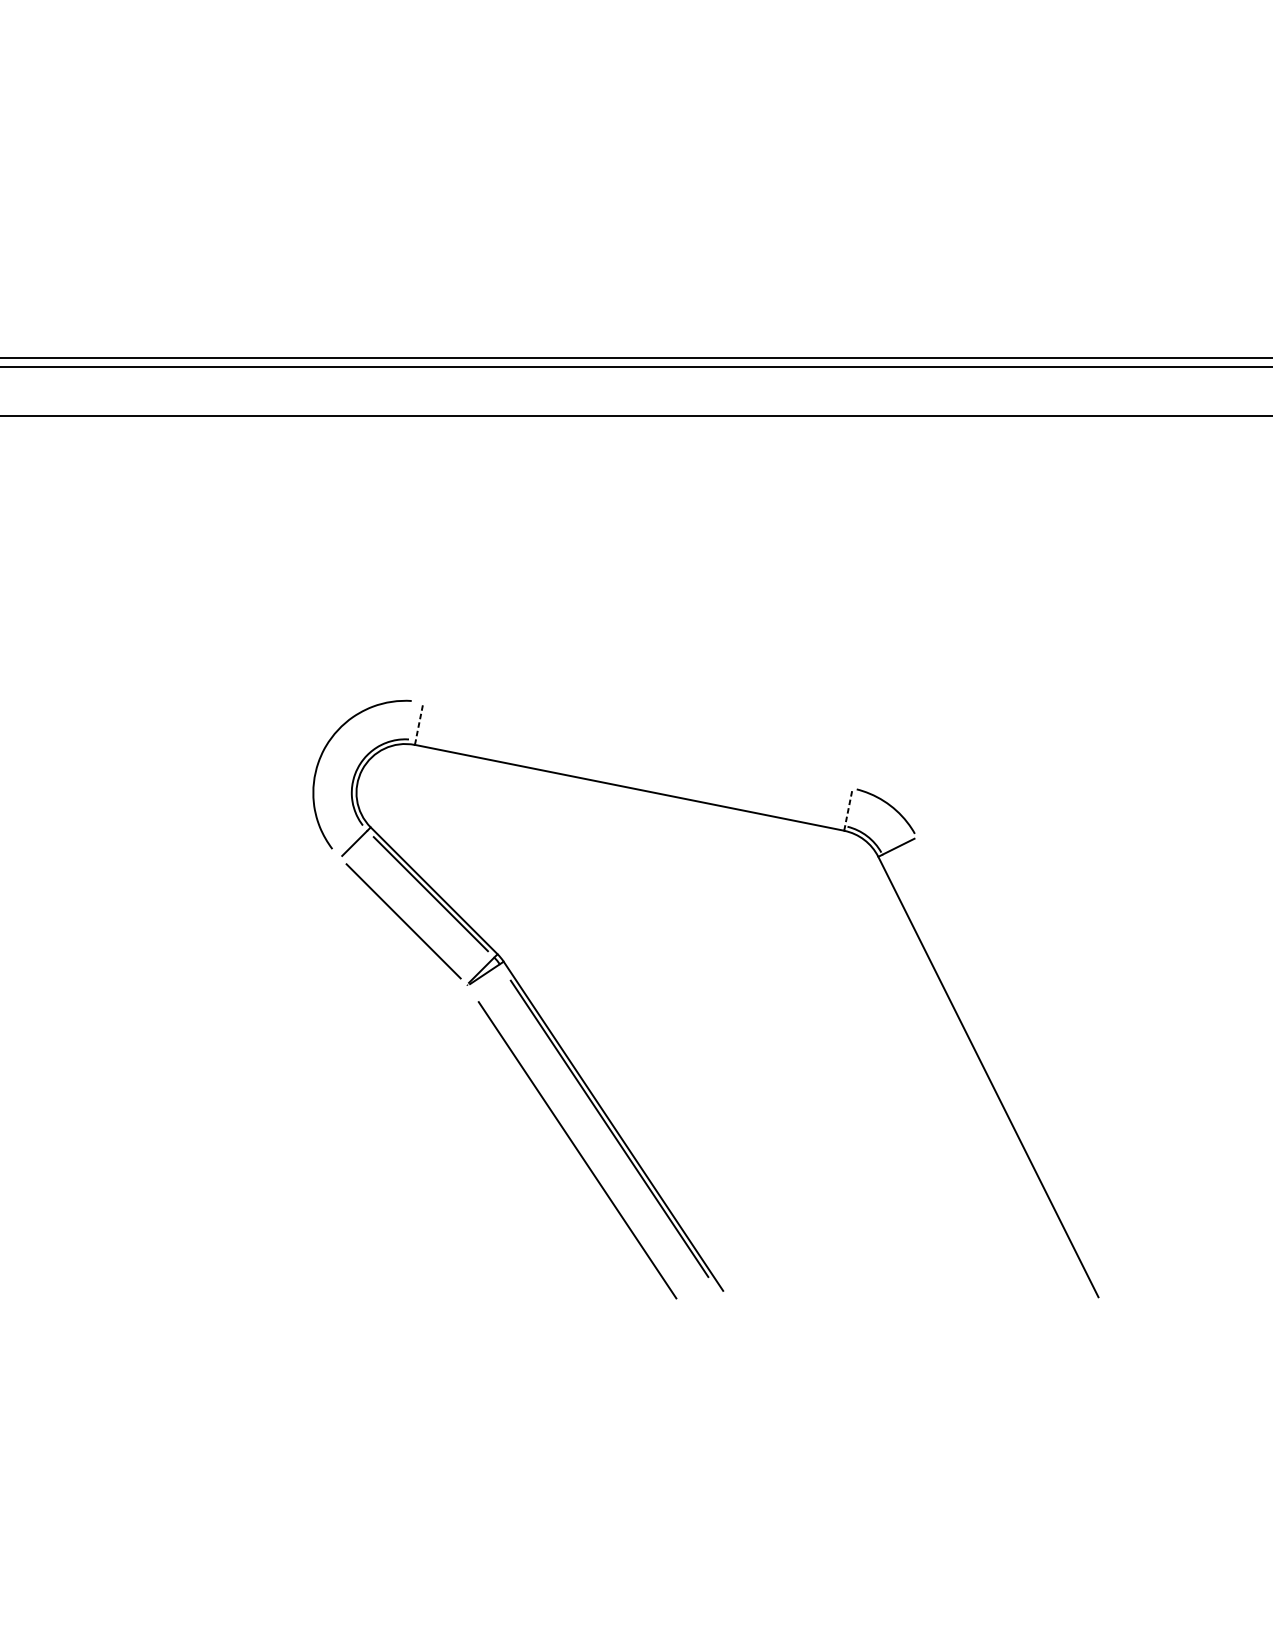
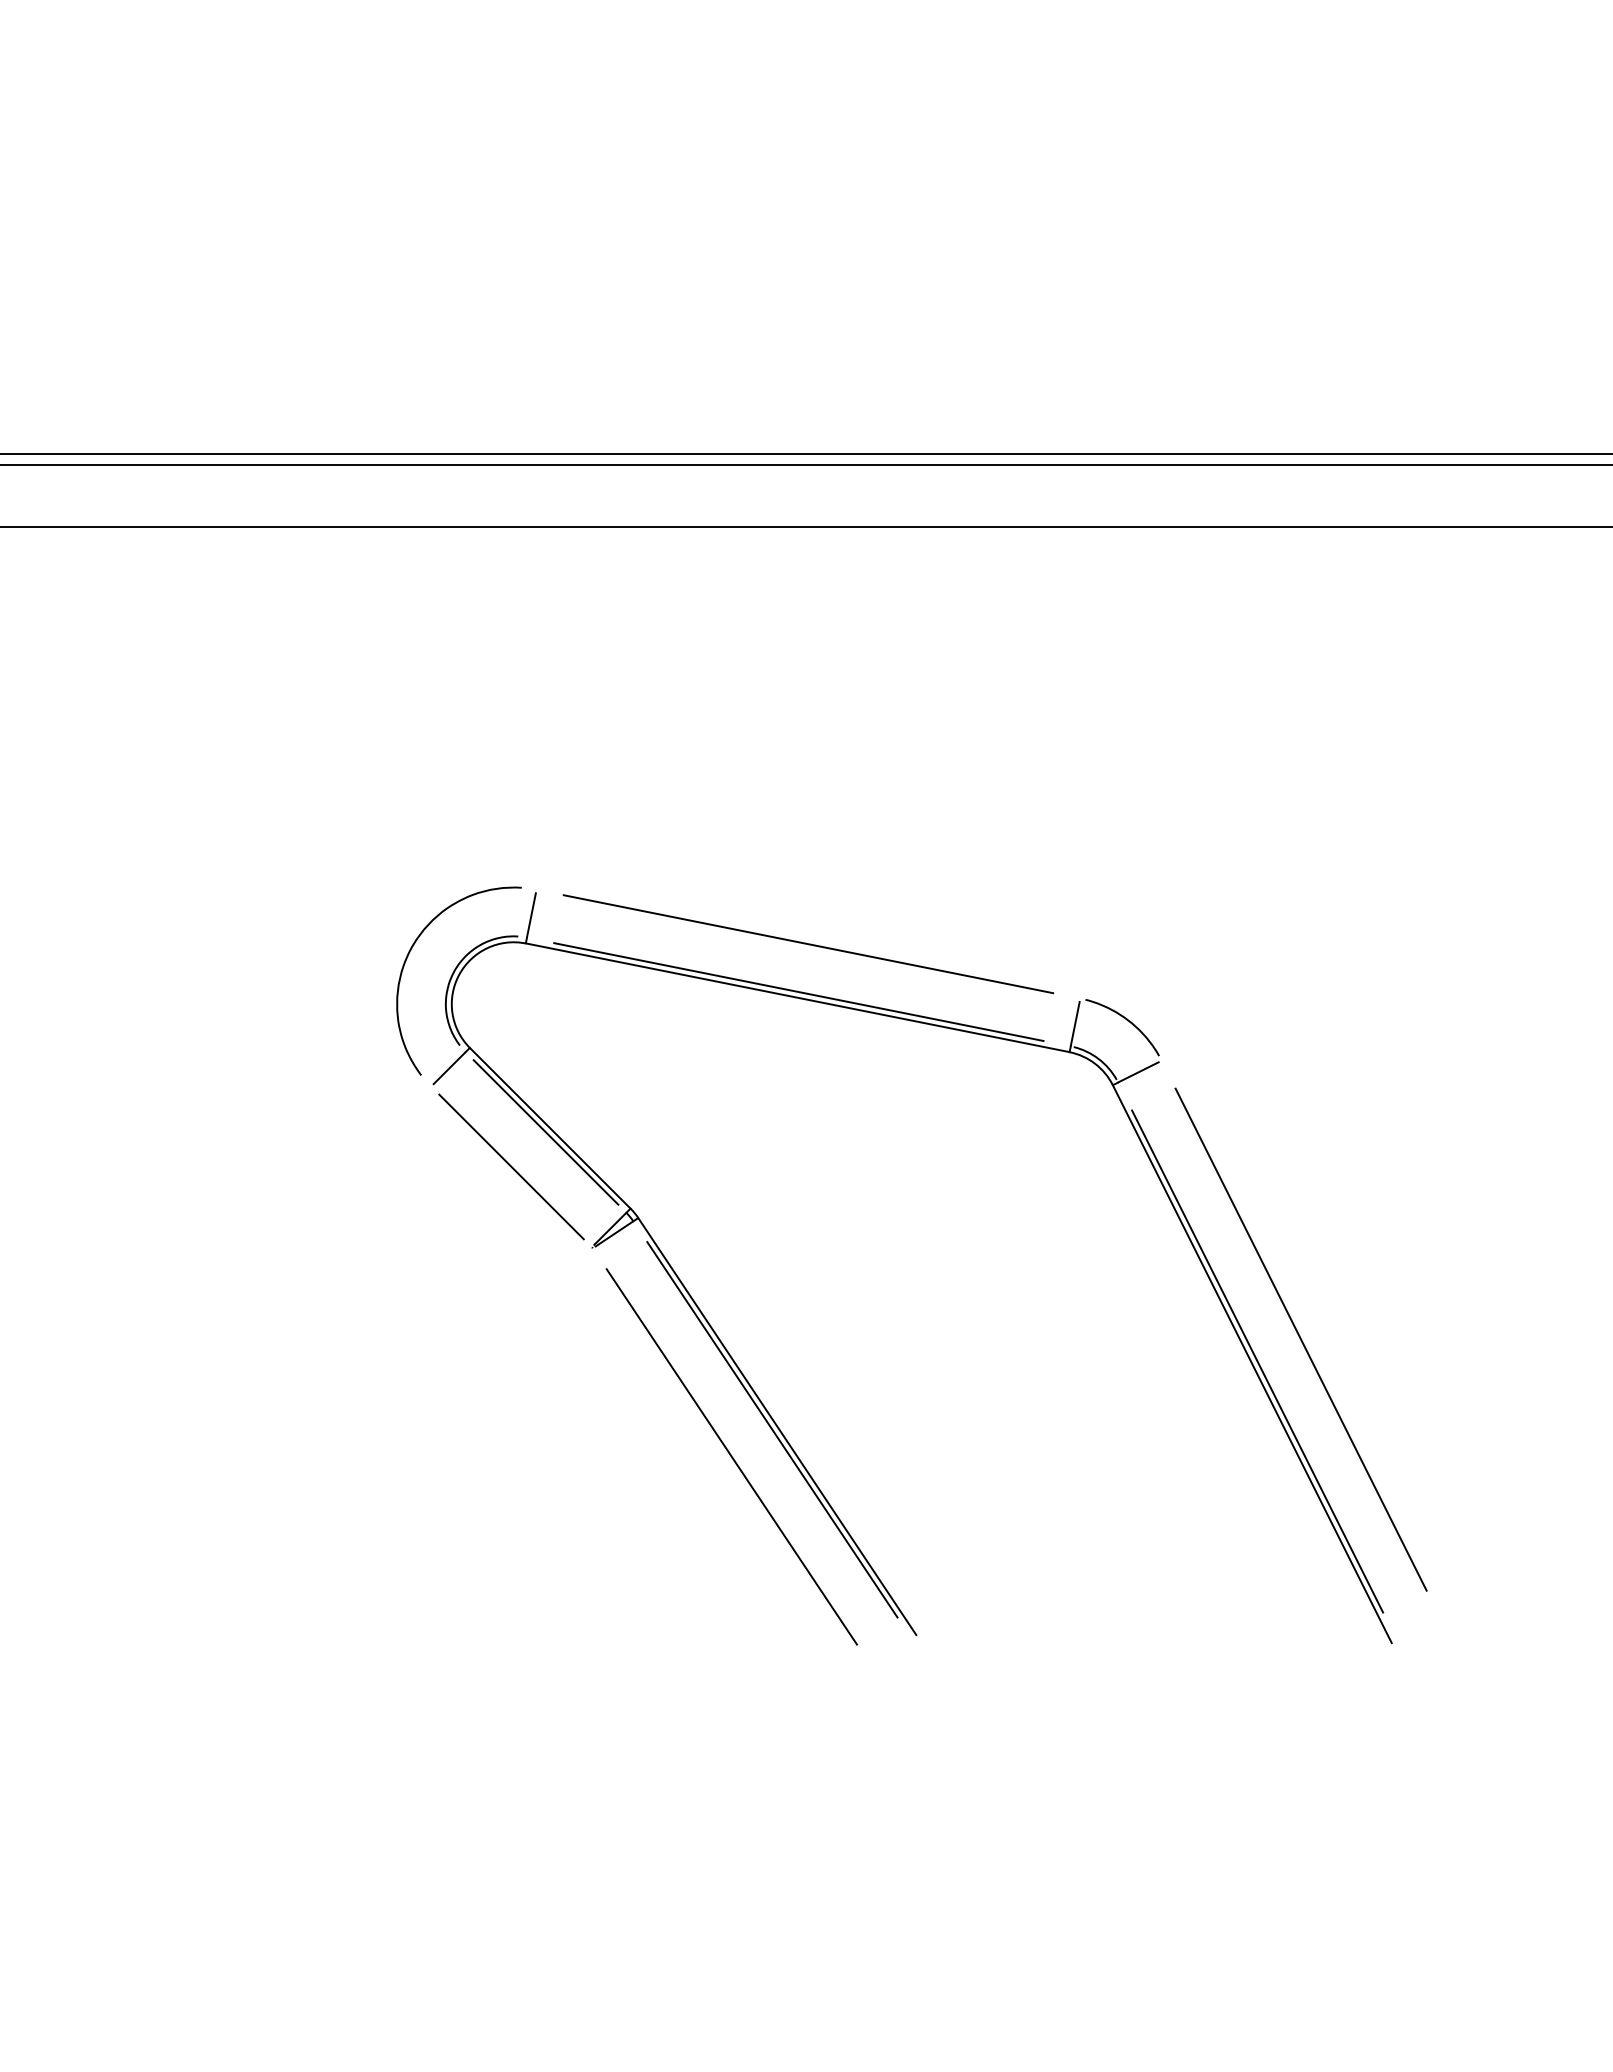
line: (419, 722) -> (531, 915), dashed -> solid
line: (638, 745) -> (808, 944), added
line: (630, 782) -> (798, 991), added
line: (848, 808) -> (1075, 1024), dashed -> solid
line: (1026, 1057) -> (1300, 1339), added
line: (992, 1074) -> (1257, 1361), added

